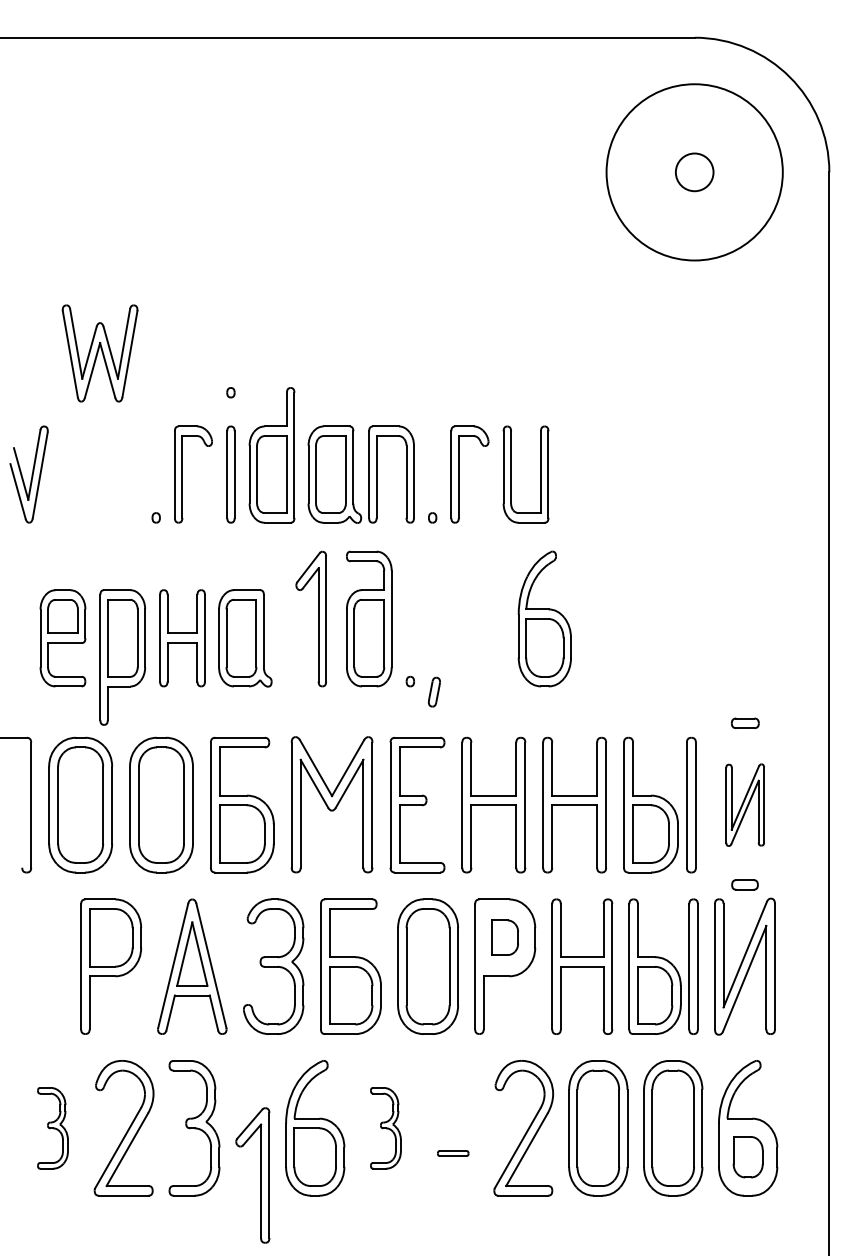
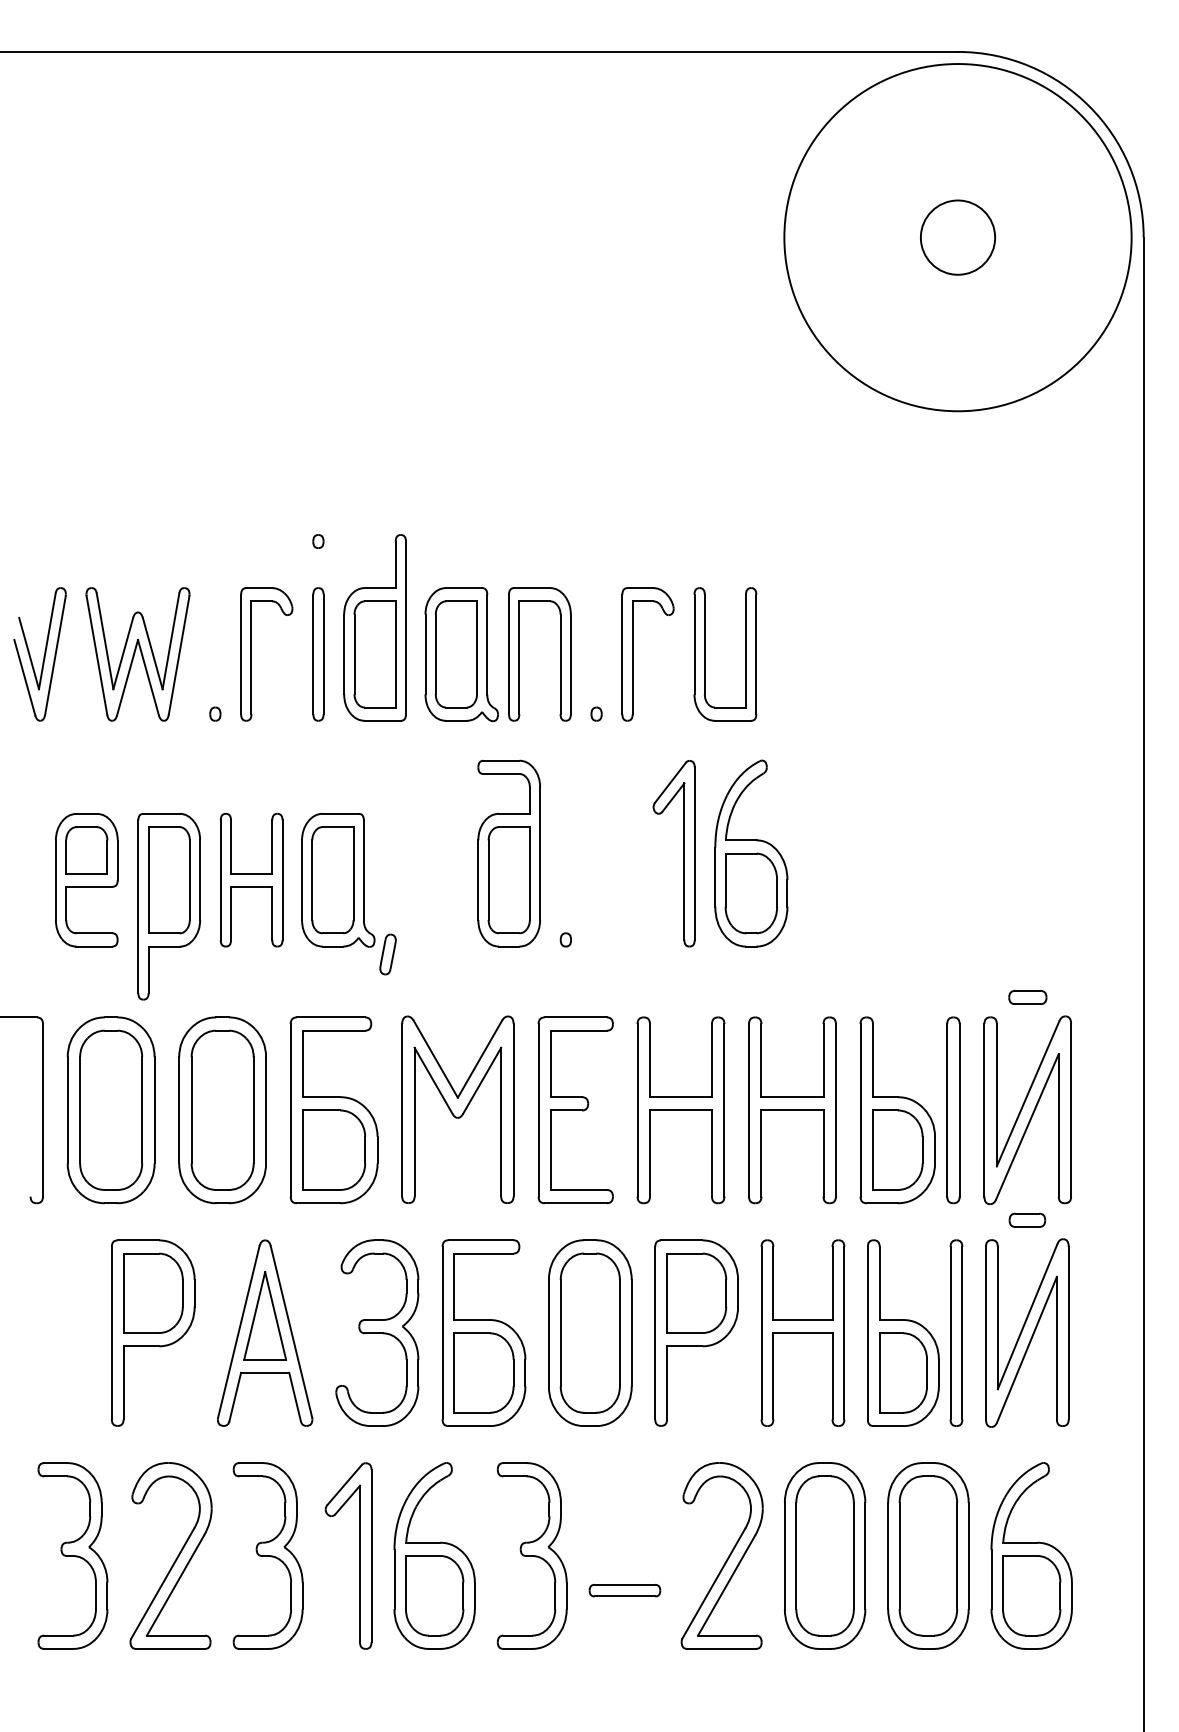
circle: (694, 172) -> (957, 237), size x1.43
circle: (694, 172) -> (957, 237), size x1.43
part: (99, 353) -> (137, 654), moved
part: (318, 618) -> (683, 853), moved
part: (434, 692) -> (387, 954), moved
part: (745, 805) -> (1027, 1110), size x1.67
part: (505, 937) -> (696, 1292), size x1.67
part: (52, 1127) -> (72, 1555), size x1.67
part: (385, 1127) -> (531, 1555), size x1.67
part: (452, 1153) -> (624, 1590), size x1.67
part: (747, 1156) -> (1031, 1595), size x1.43
part: (260, 1175) -> (359, 1555), moved

